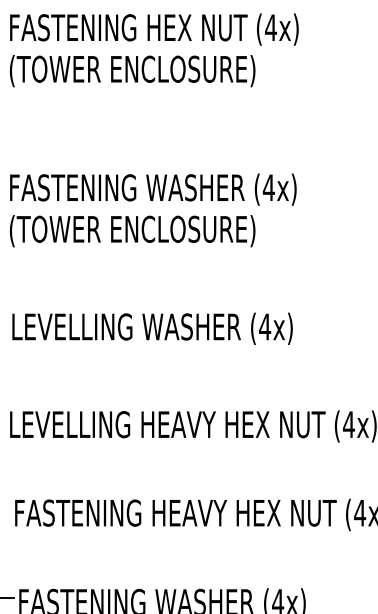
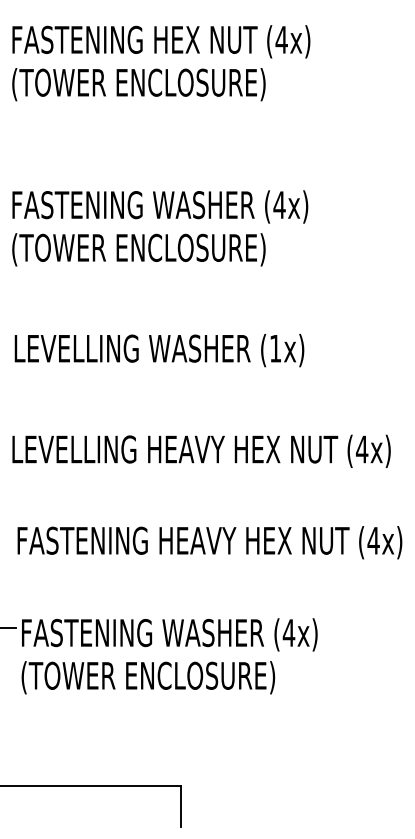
text: (264, 326) -> (275, 348), (4x) -> (1x)

